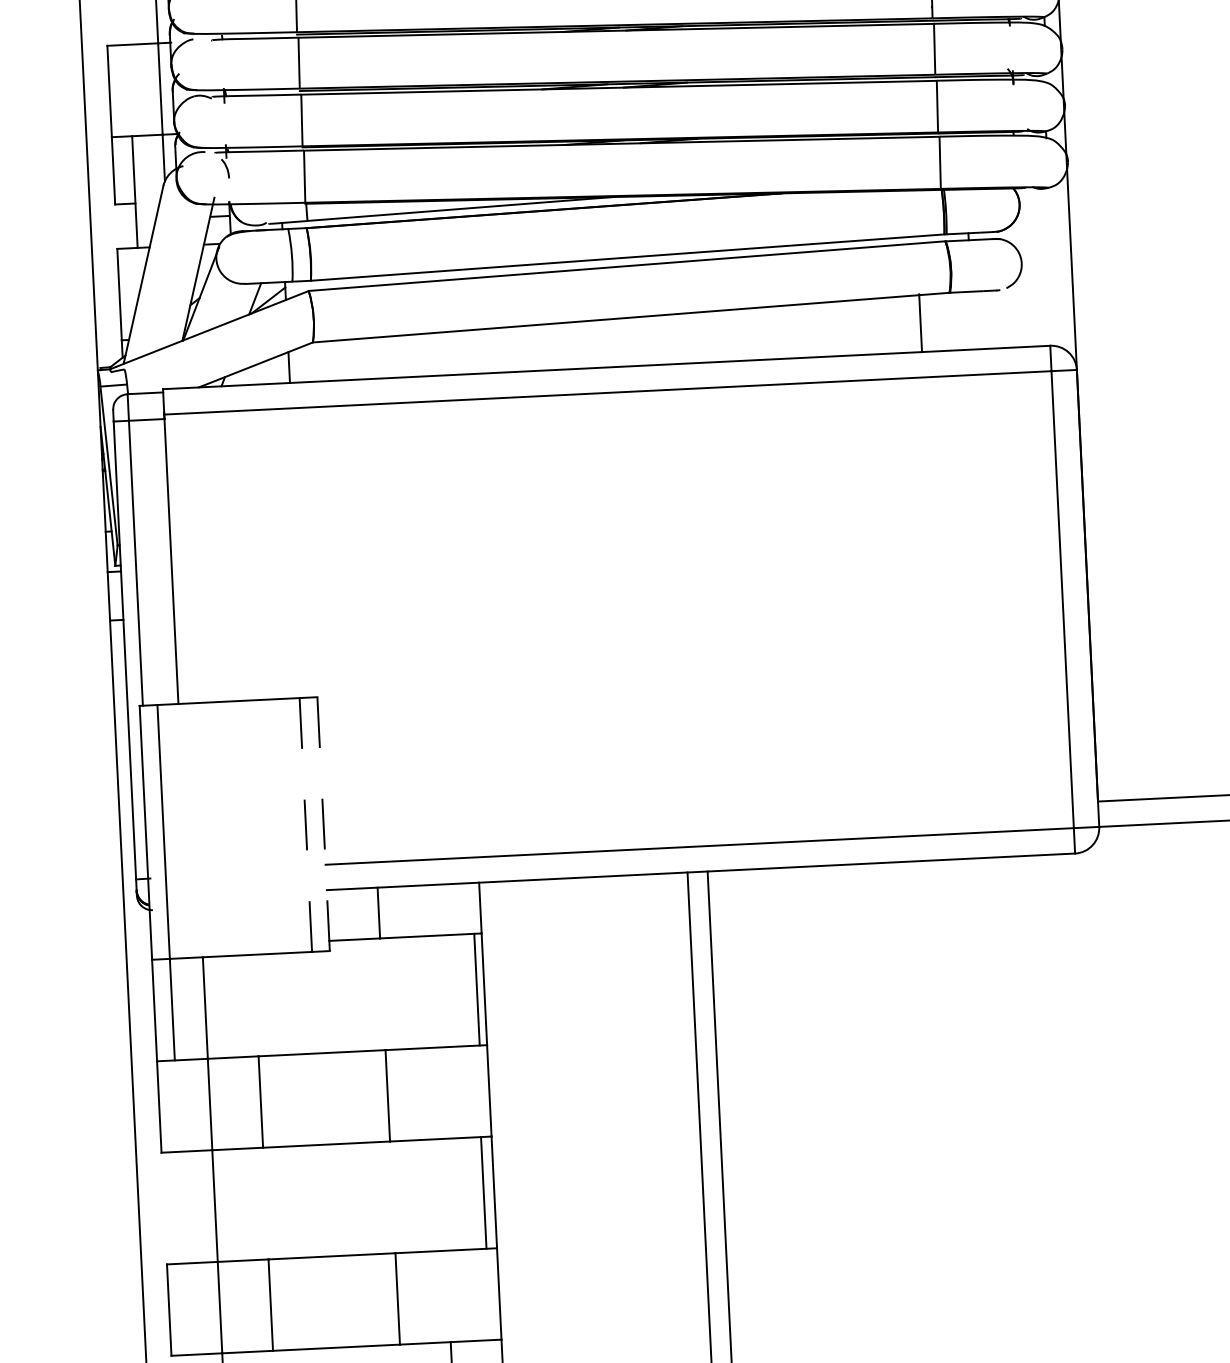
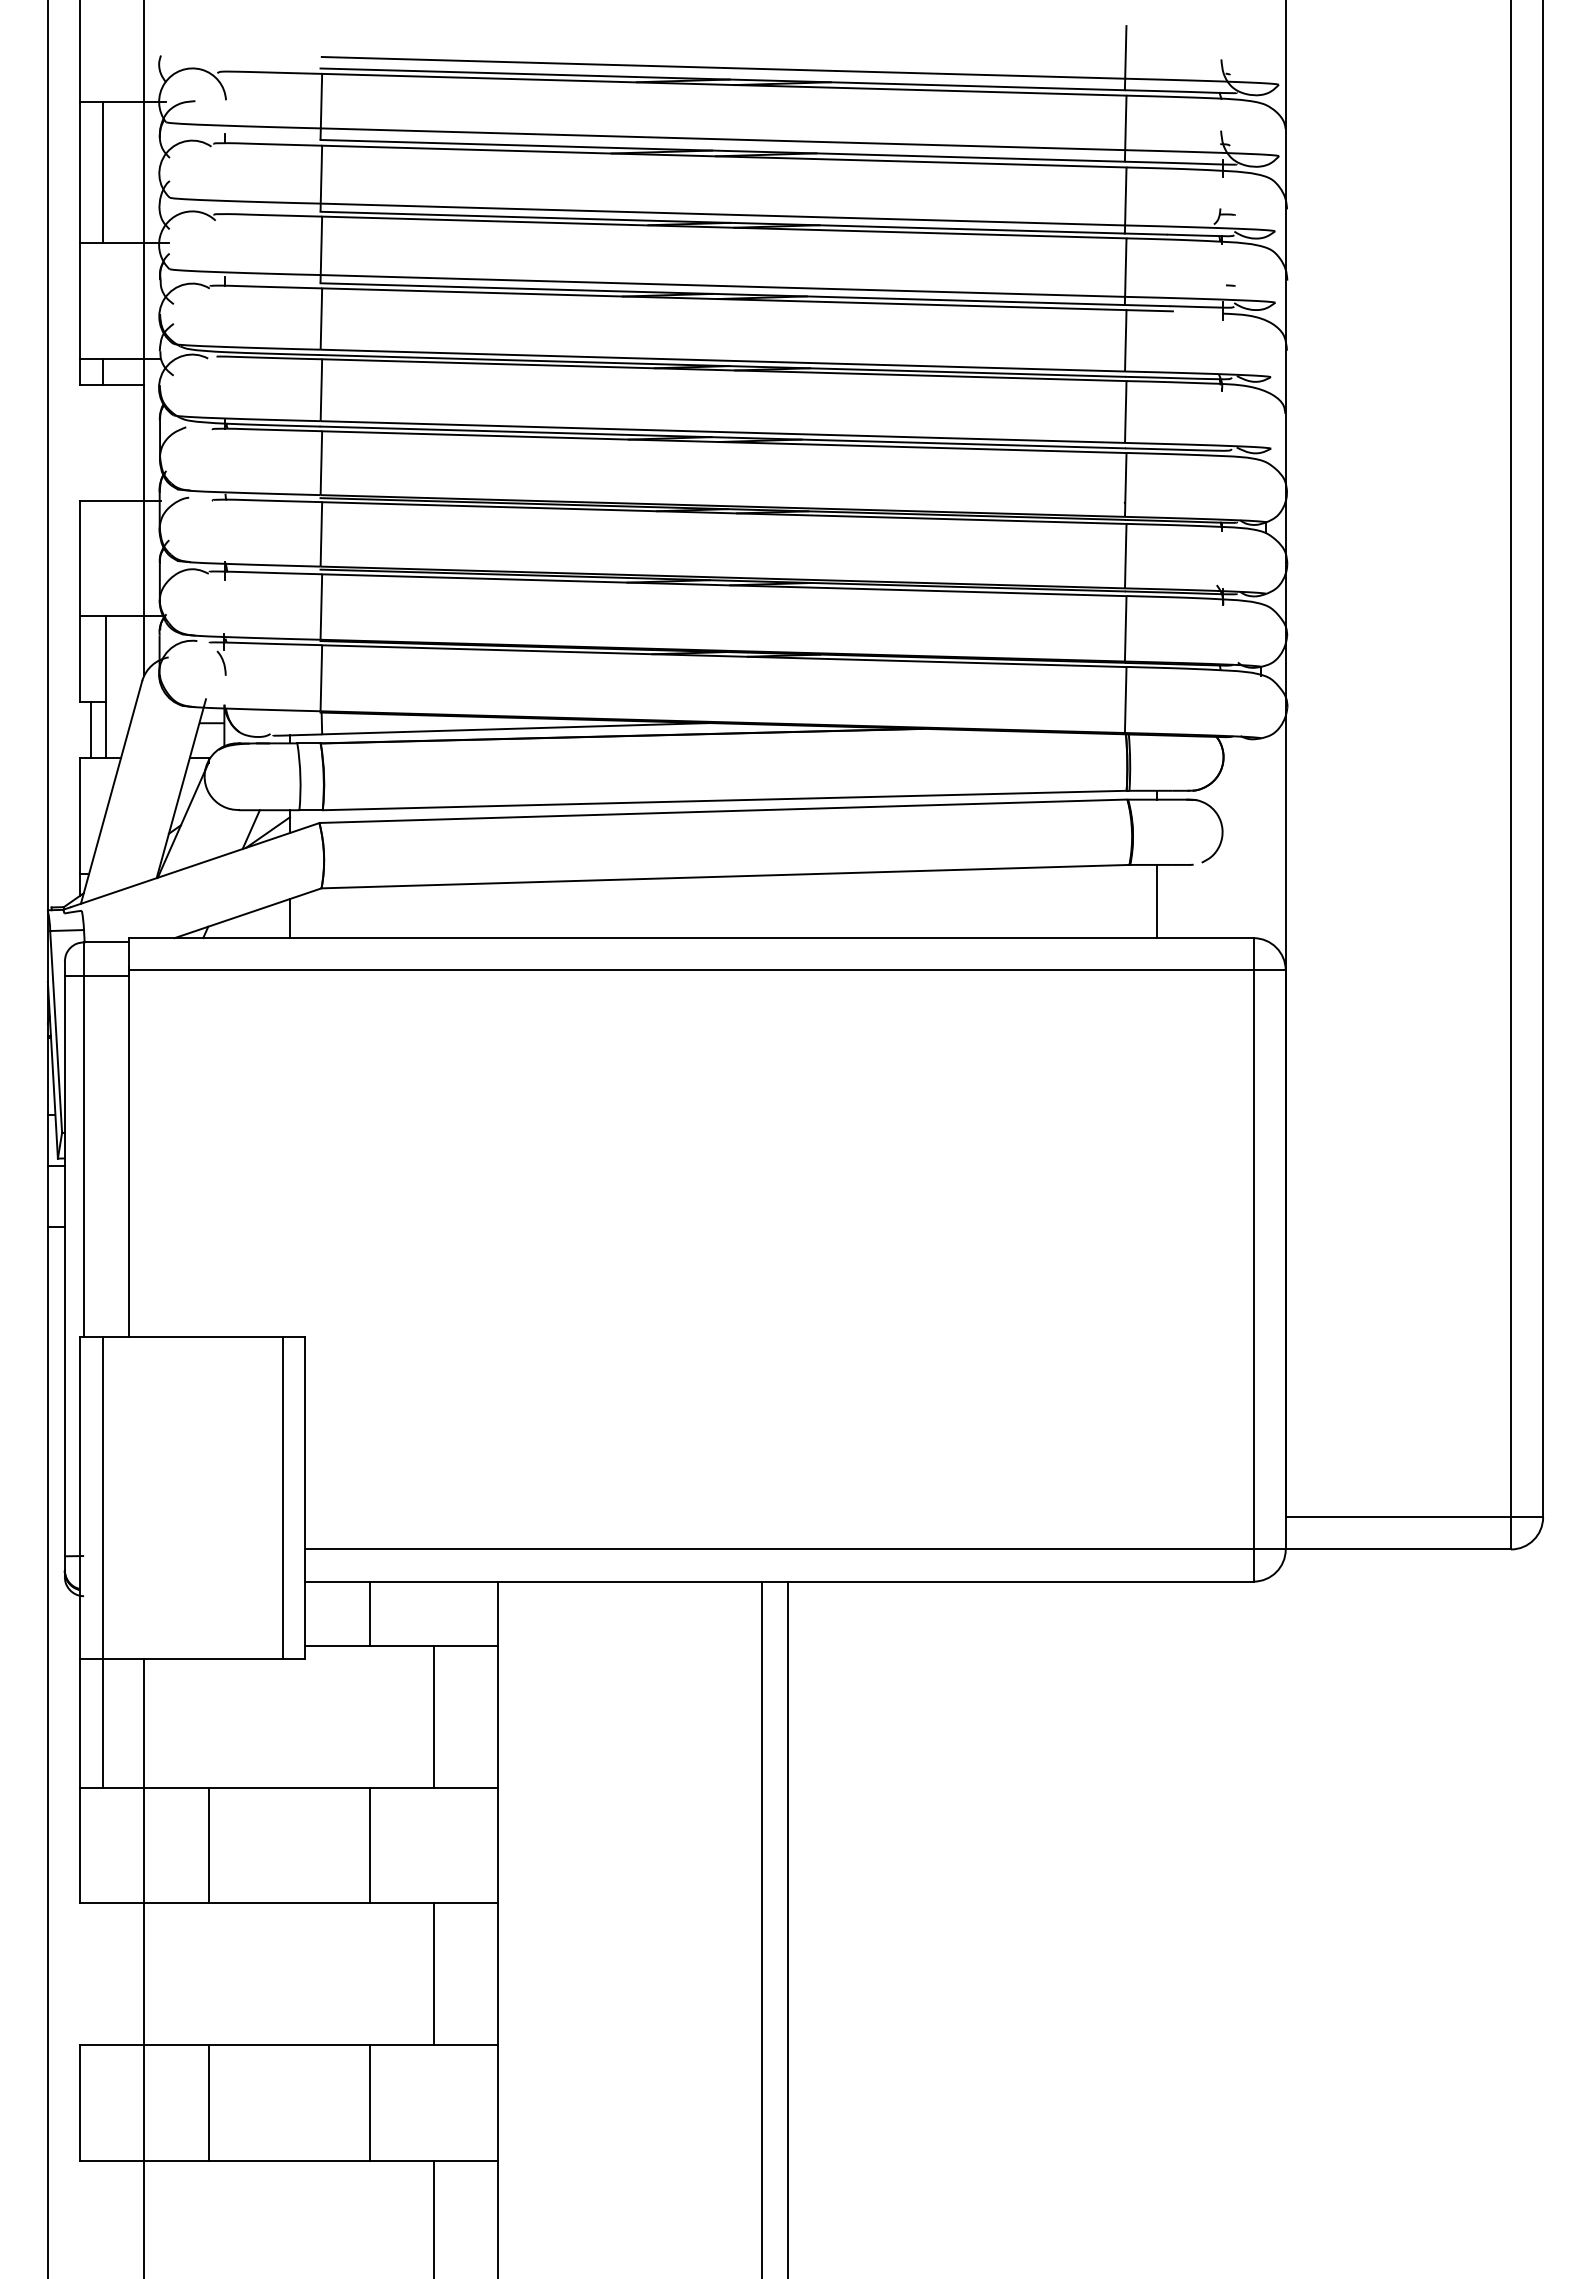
line: (125, 226) -> (91, 729), added
line: (920, 323) -> (1157, 901), moved
line: (323, 823) -> (305, 1497), dashed -> solid
line: (305, 824) -> (282, 1497), dashed -> solid
line: (476, 989) -> (433, 1716), moved
line: (483, 1192) -> (433, 1973), moved

